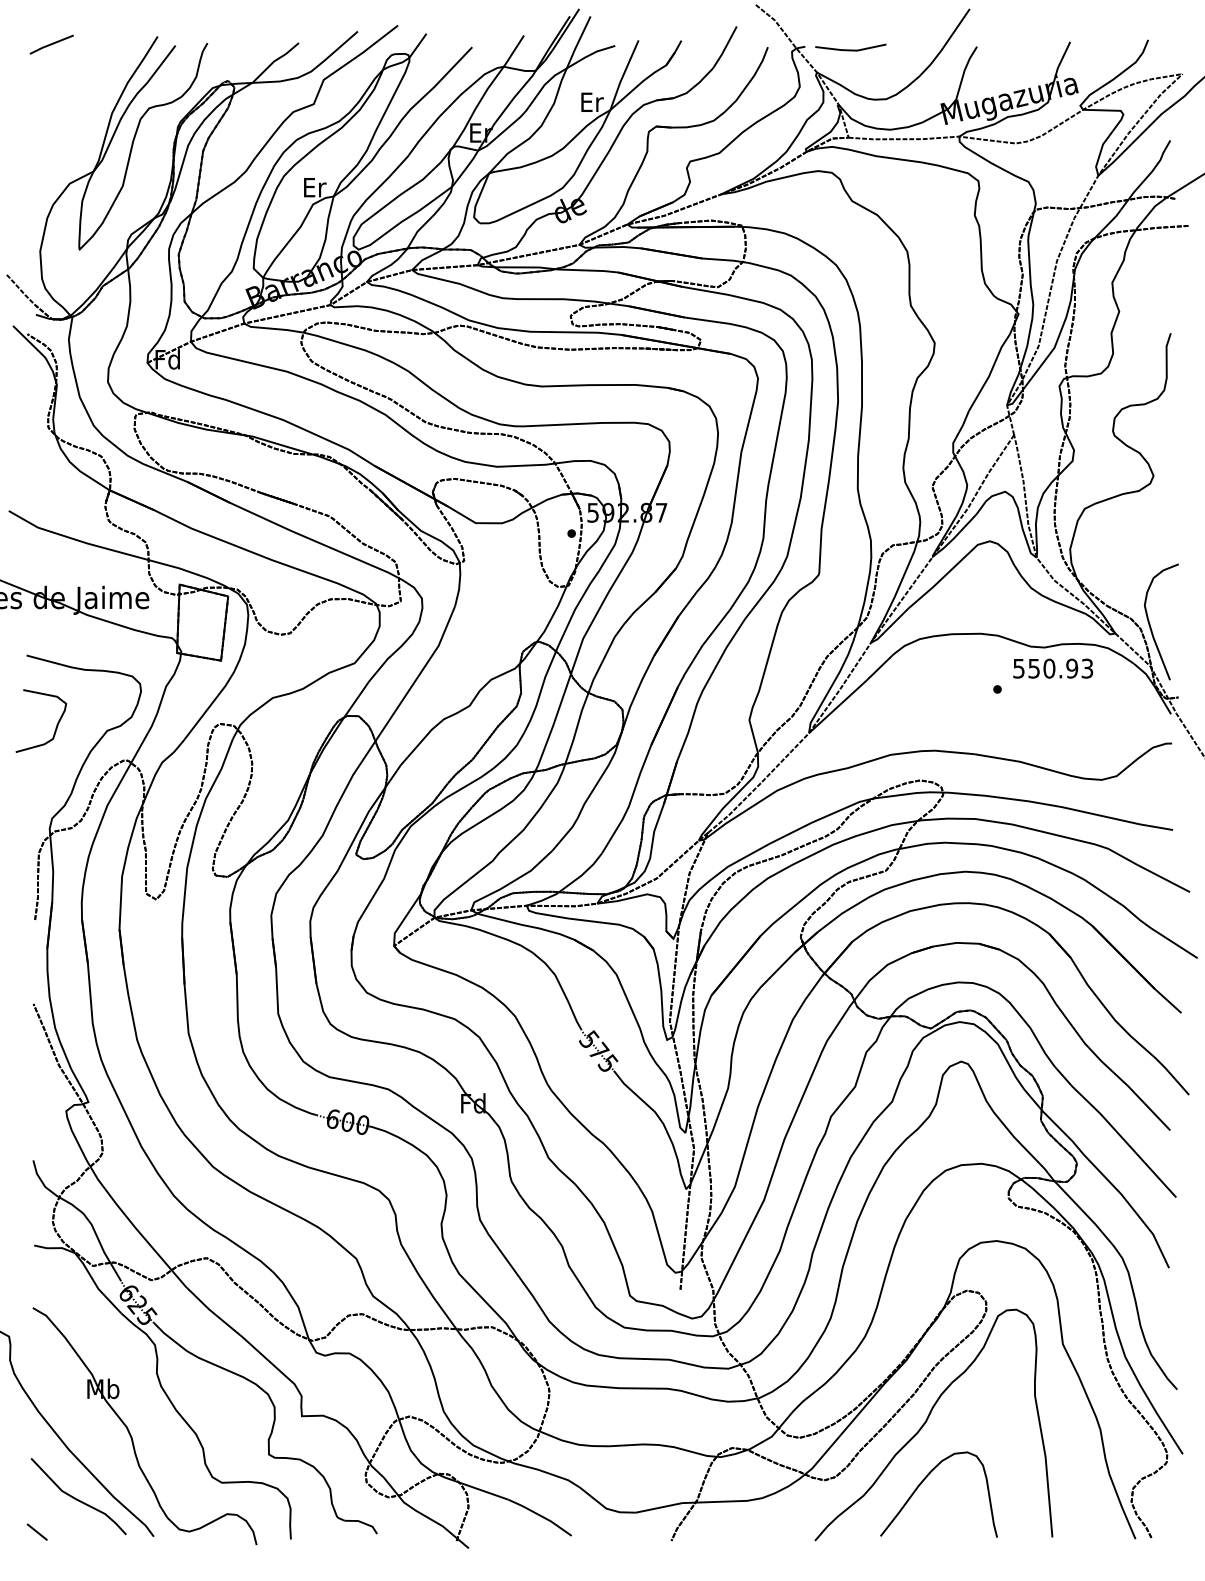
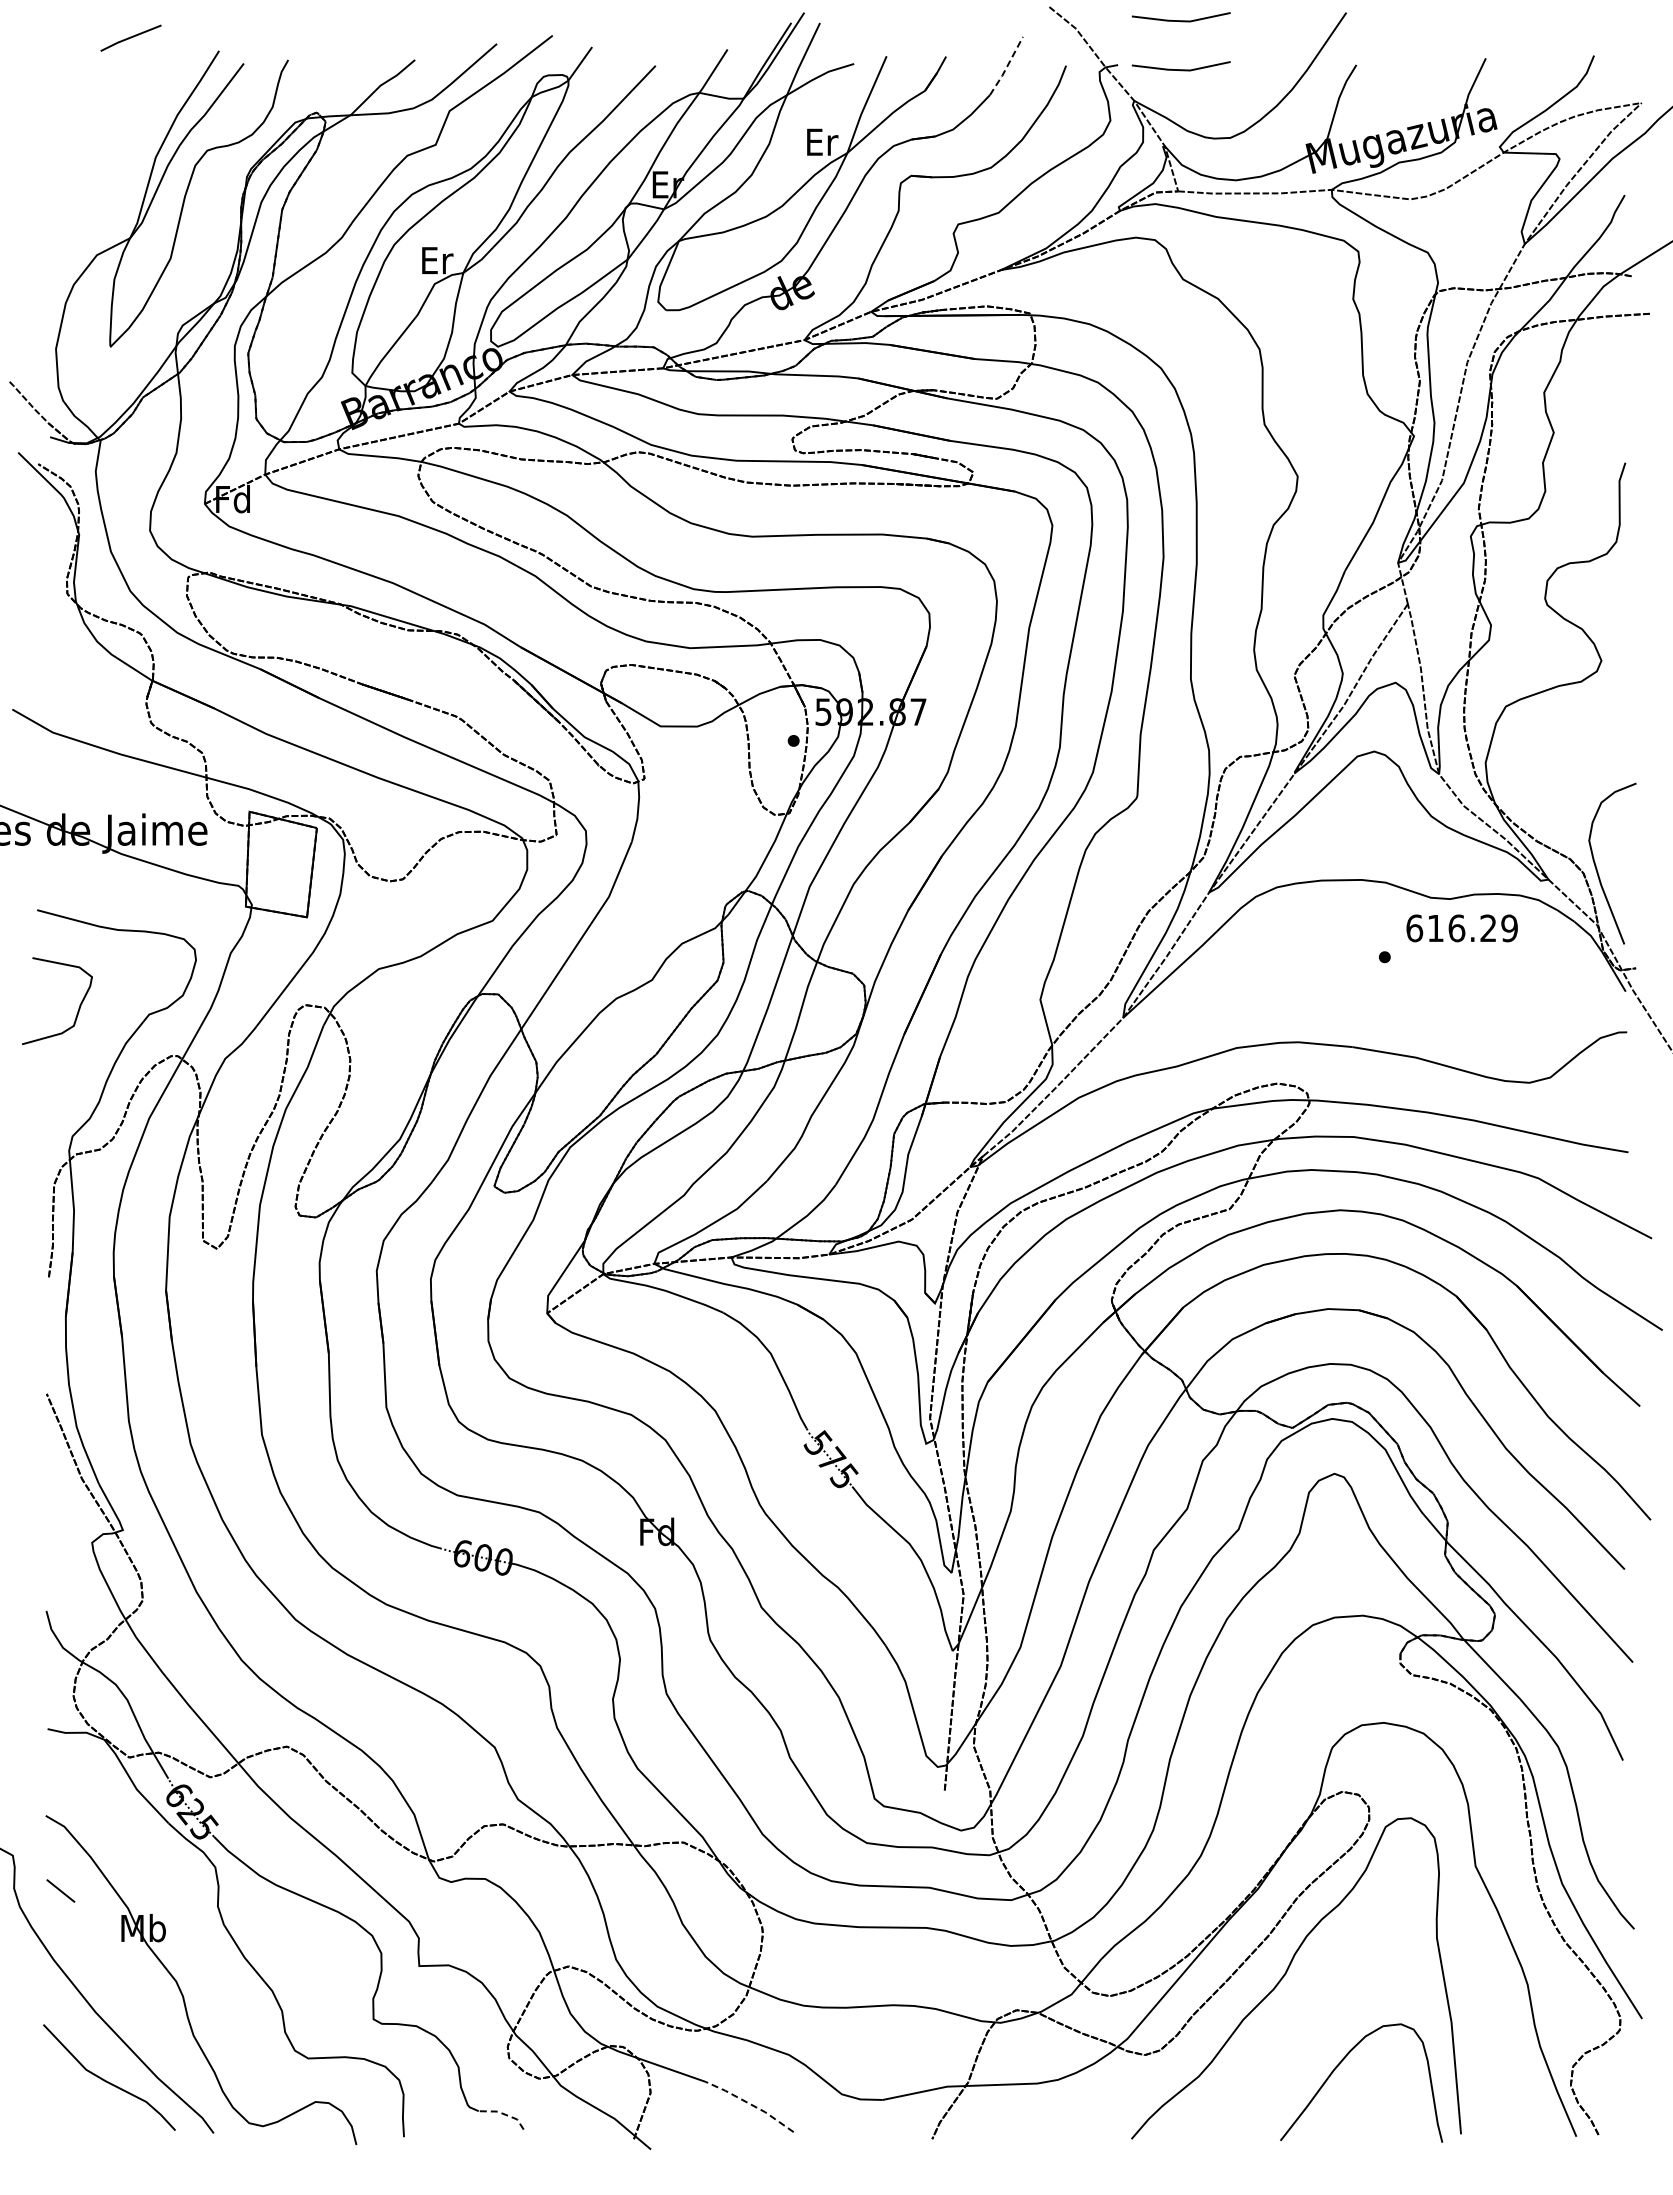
line: (850, 14) -> (1180, 20), added
line: (51, 44) -> (130, 37), moved
line: (725, 47) -> (1007, 66), solid -> dashed
text: (1052, 668) -> (1461, 928), 550.93 -> 616.29
curve: (923, 1481) -> (1340, 2064), moved
line: (540, 1515) -> (750, 2104), solid -> dashed
line: (362, 1523) -> (503, 2114), solid -> dashed
line: (36, 1531) -> (60, 1890), moved

